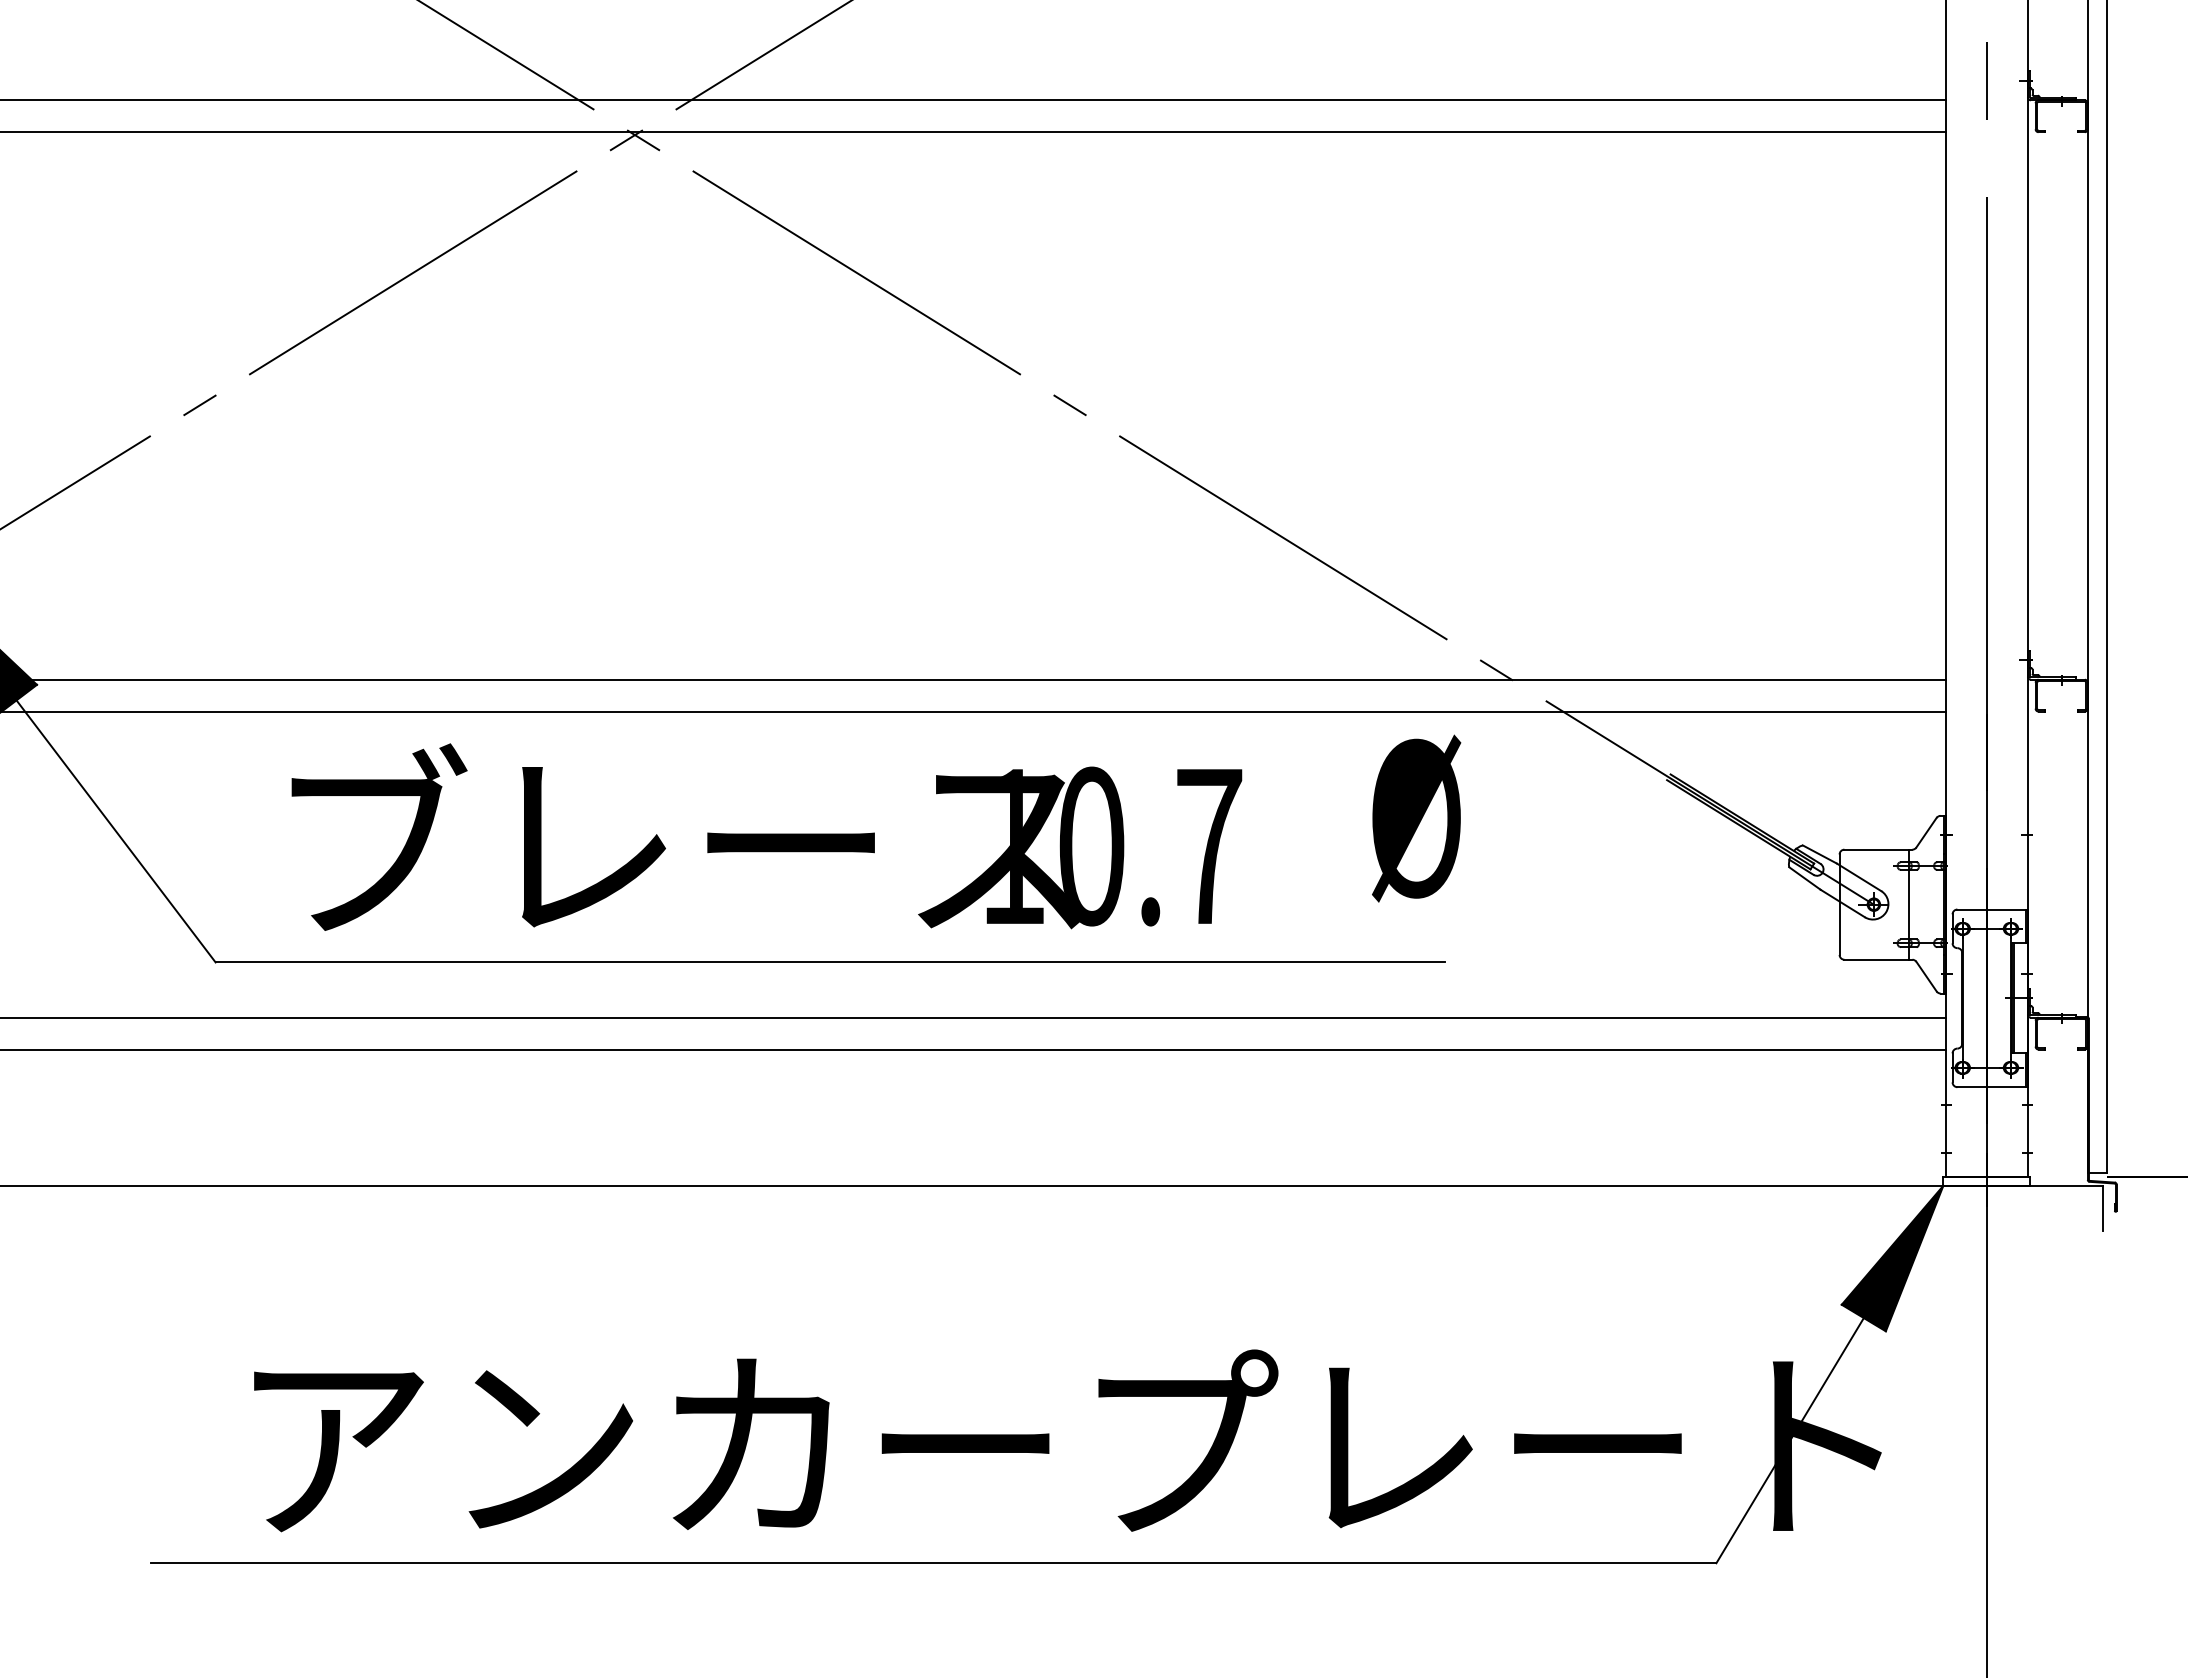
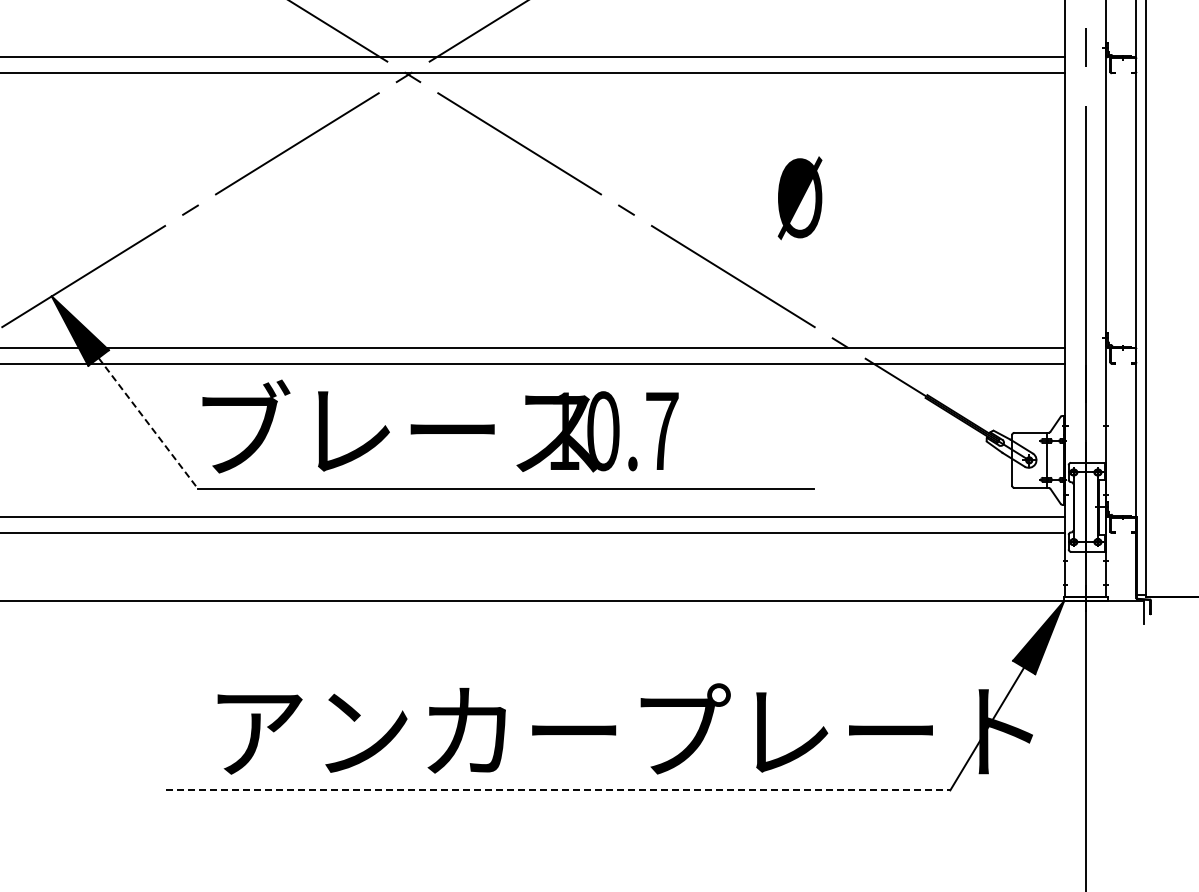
text: (1415, 819) -> (799, 198), moved
line: (116, 833) -> (148, 424), solid -> dashed
text: (766, 837) -> (440, 426), moved
line: (934, 1563) -> (558, 790), solid -> dashed

